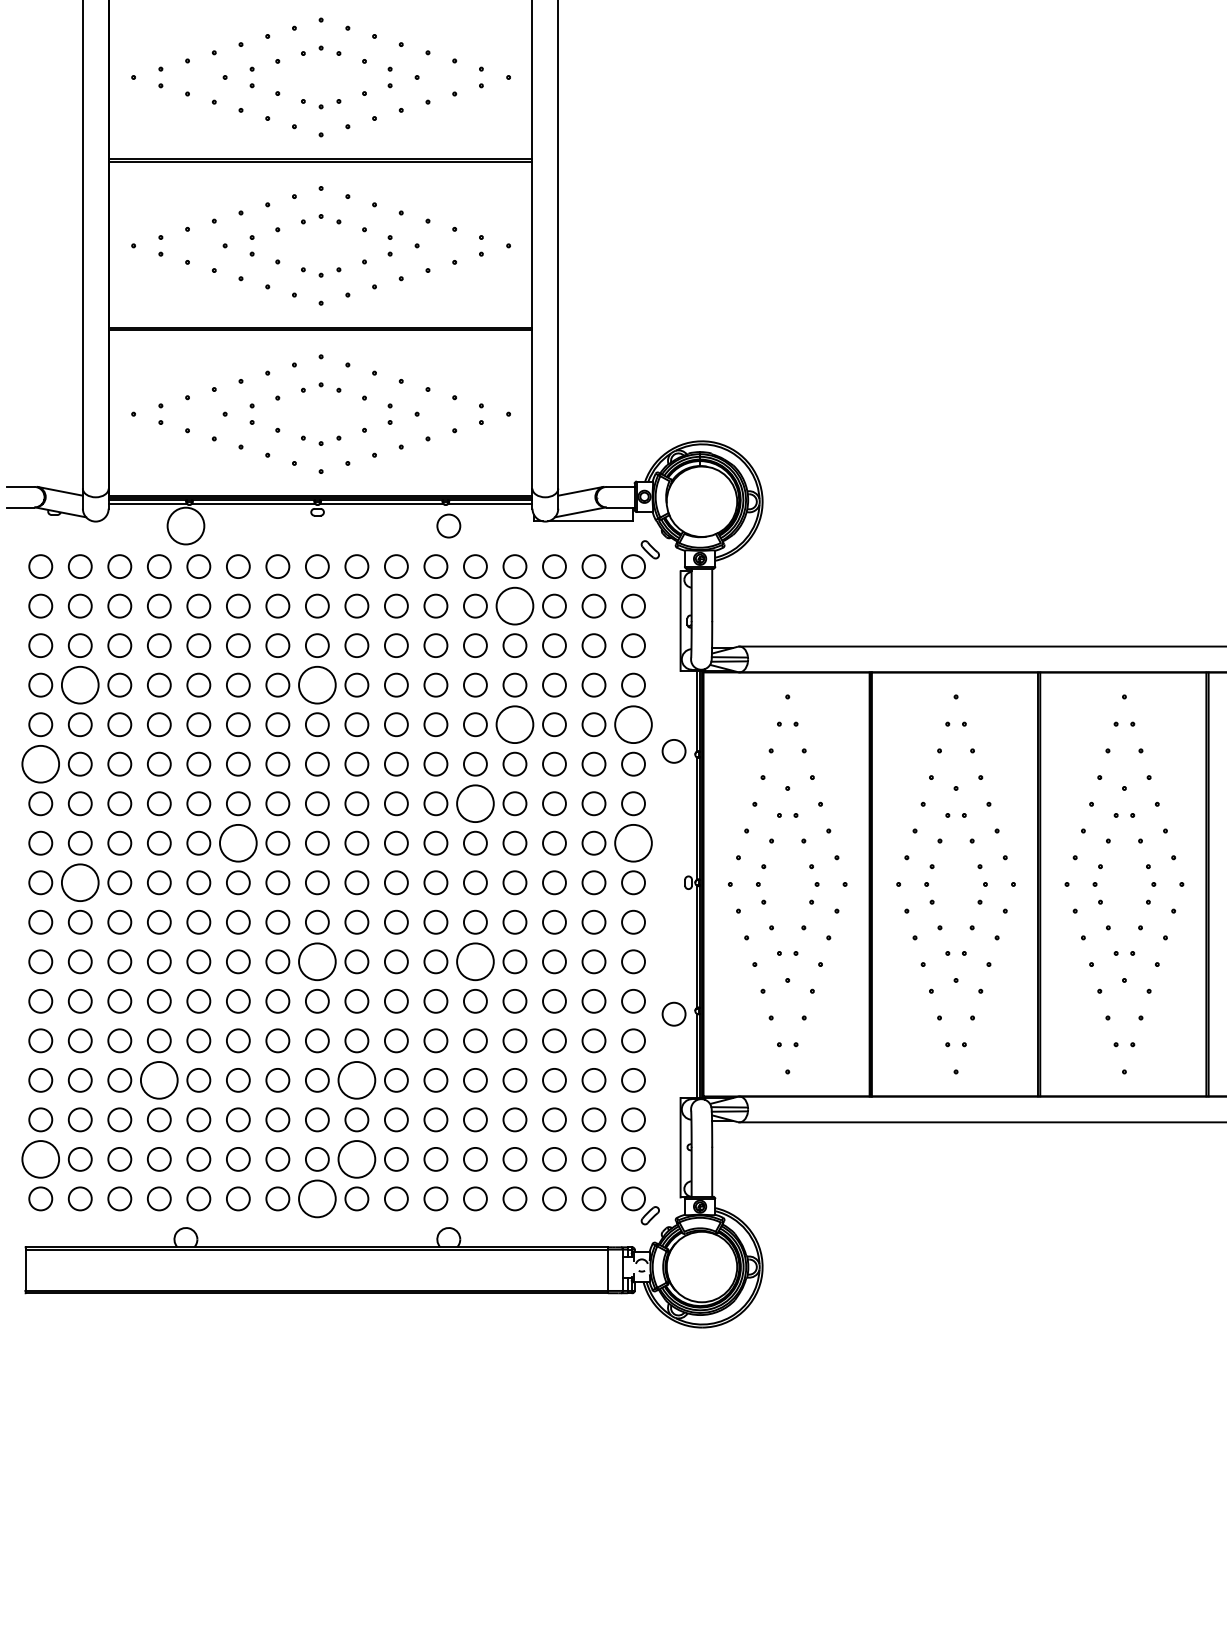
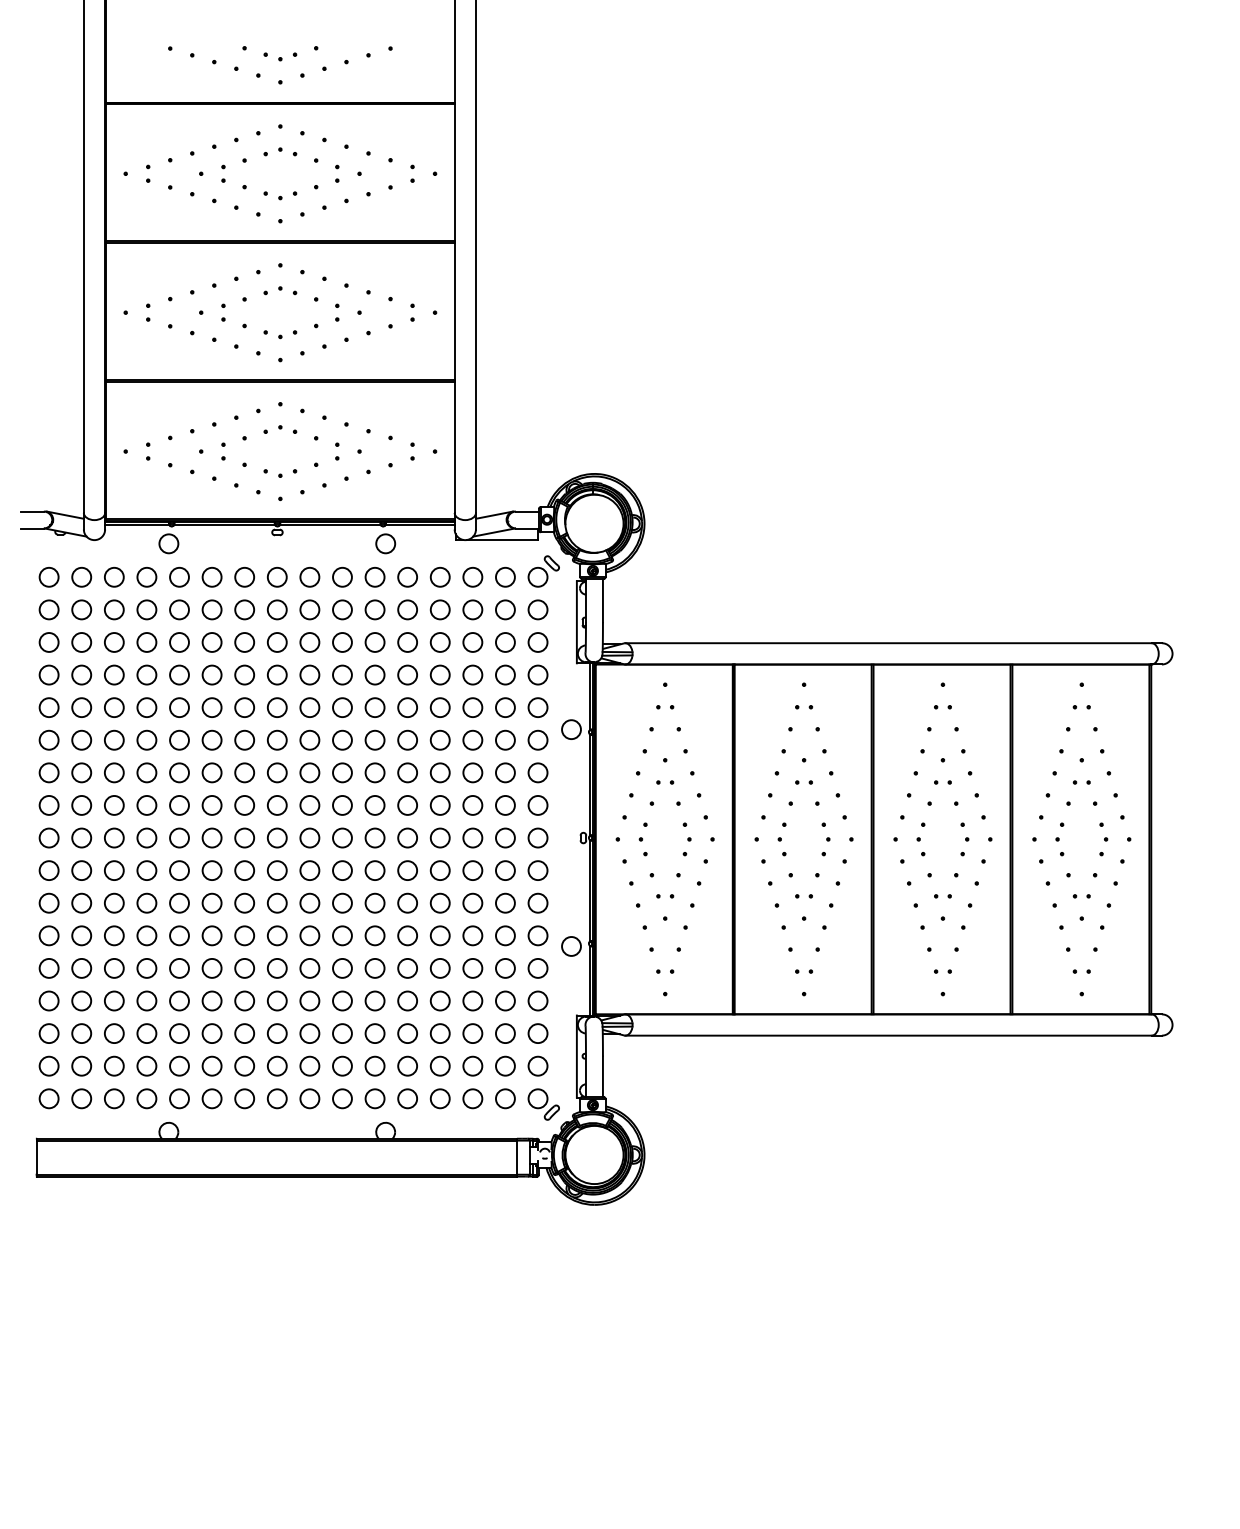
circle: (185, 525) -> (168, 543), size x0.62
circle: (514, 605) -> (439, 609), size x0.62
circle: (80, 684) -> (81, 674), size x0.62
circle: (316, 684) -> (276, 674), size x0.62
circle: (514, 724) -> (439, 707), size x0.62
circle: (632, 724) -> (537, 707), size x0.62
circle: (39, 763) -> (48, 739), size x0.62
circle: (475, 803) -> (407, 772), size x0.62
circle: (237, 842) -> (211, 804), size x0.62
circle: (632, 842) -> (537, 804), size x0.62
circle: (80, 882) -> (81, 837), size x0.62
circle: (316, 960) -> (276, 902), size x0.62
circle: (475, 960) -> (407, 902), size x0.62
circle: (158, 1079) -> (146, 1000), size x0.62
circle: (356, 1079) -> (309, 1000), size x0.62
circle: (39, 1158) -> (48, 1065), size x0.62
circle: (356, 1158) -> (309, 1065), size x0.62
circle: (316, 1198) -> (276, 1098), size x0.62

